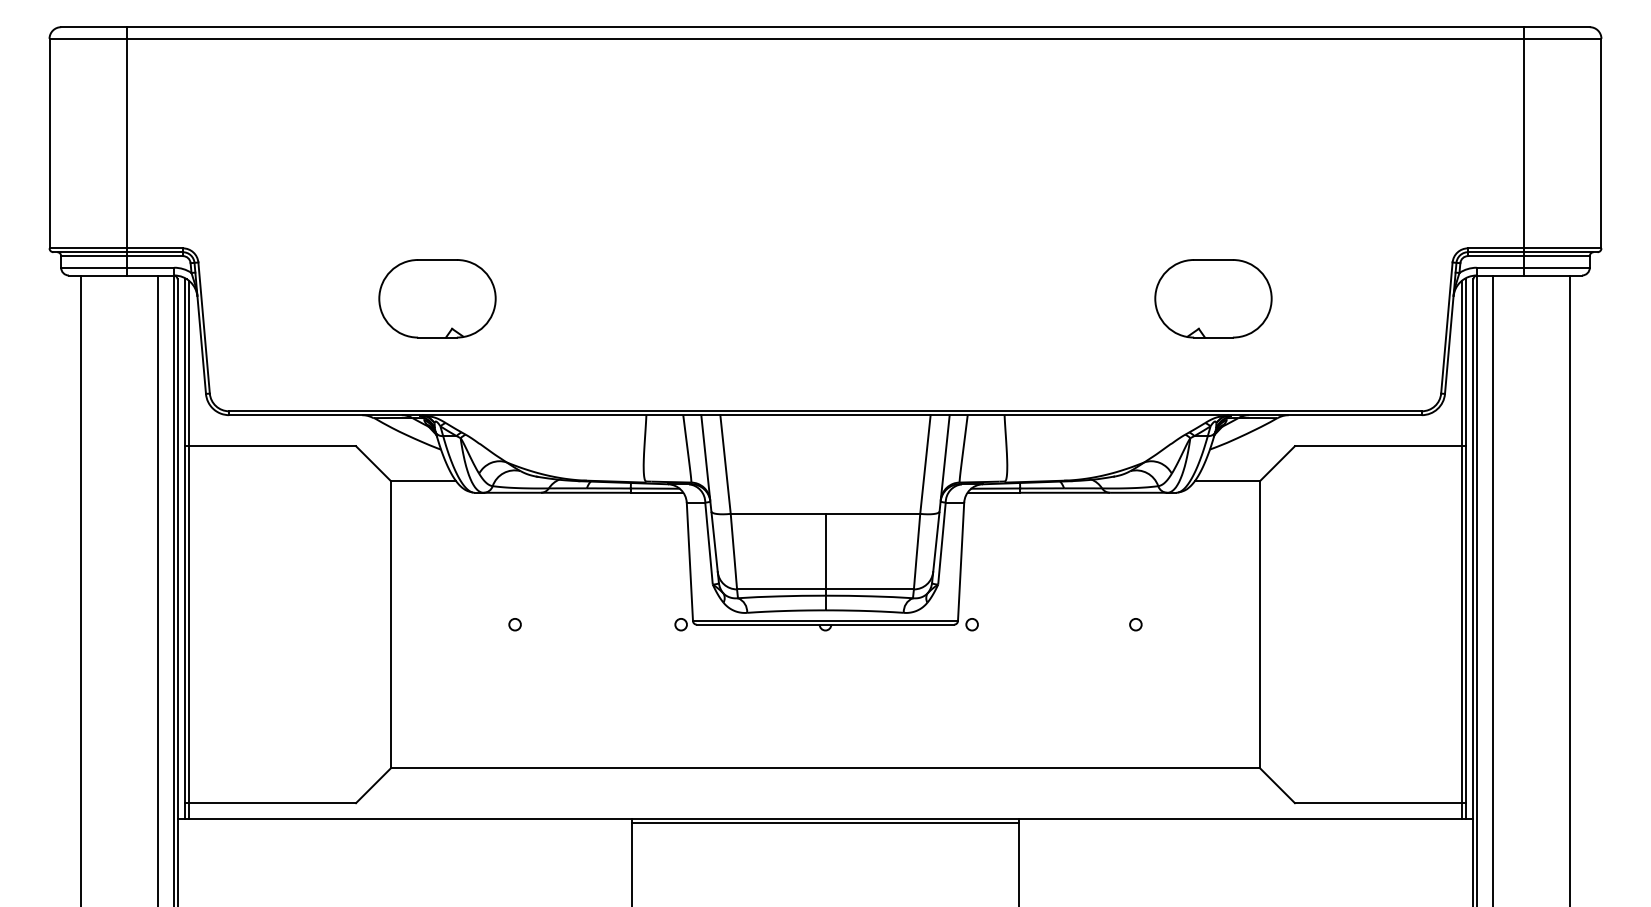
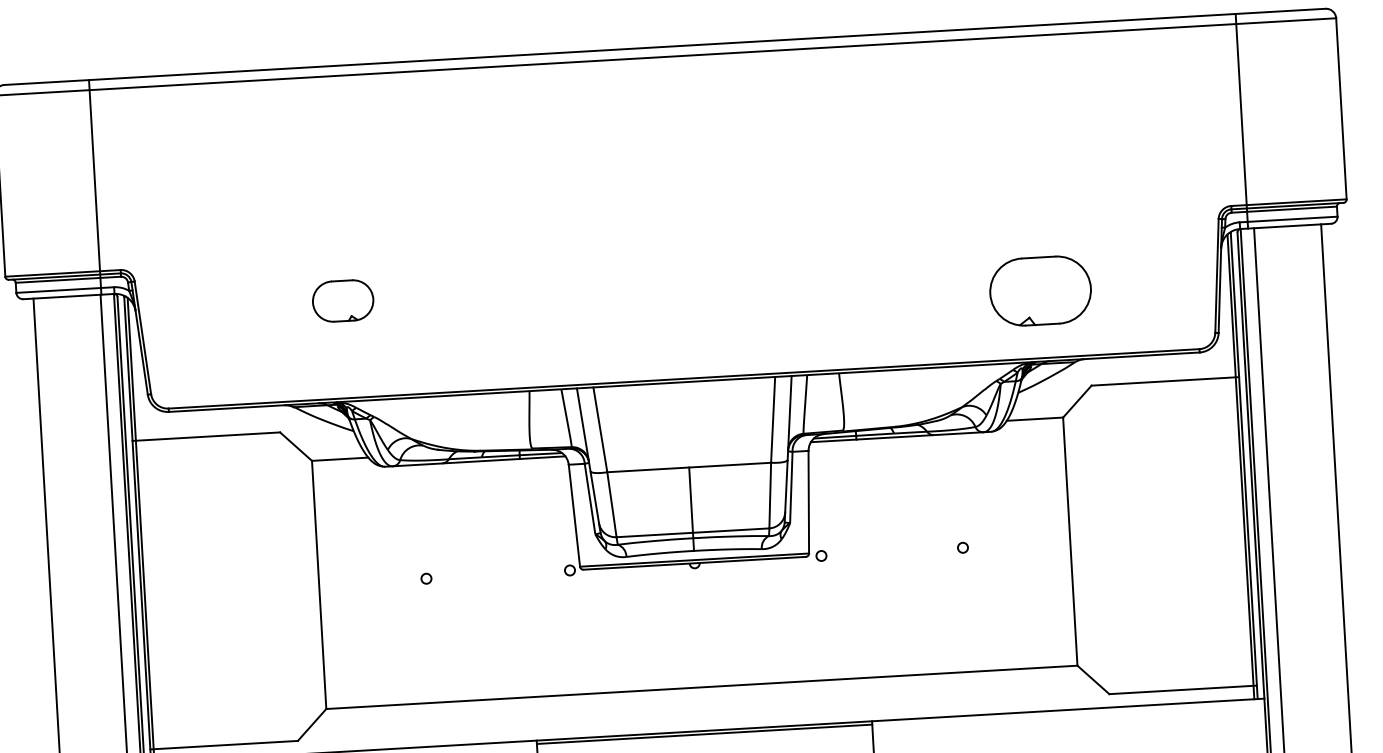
line: (127, 151) -> (95, 187), moved
line: (1523, 151) -> (1241, 121), moved
part: (437, 298) -> (343, 300), size x0.6
part: (1213, 298) -> (1040, 290), moved

